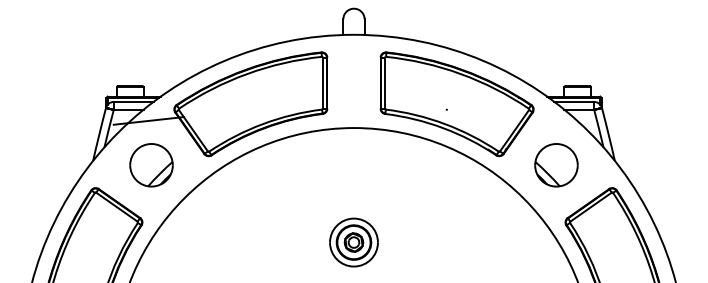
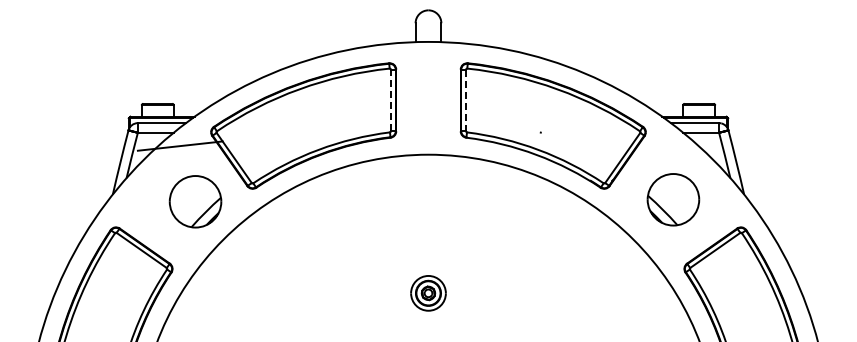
line: (322, 83) -> (390, 100), solid -> dashed
line: (385, 83) -> (466, 100), solid -> dashed
part: (151, 165) -> (195, 201), moved
part: (354, 242) -> (428, 293), size x0.6

